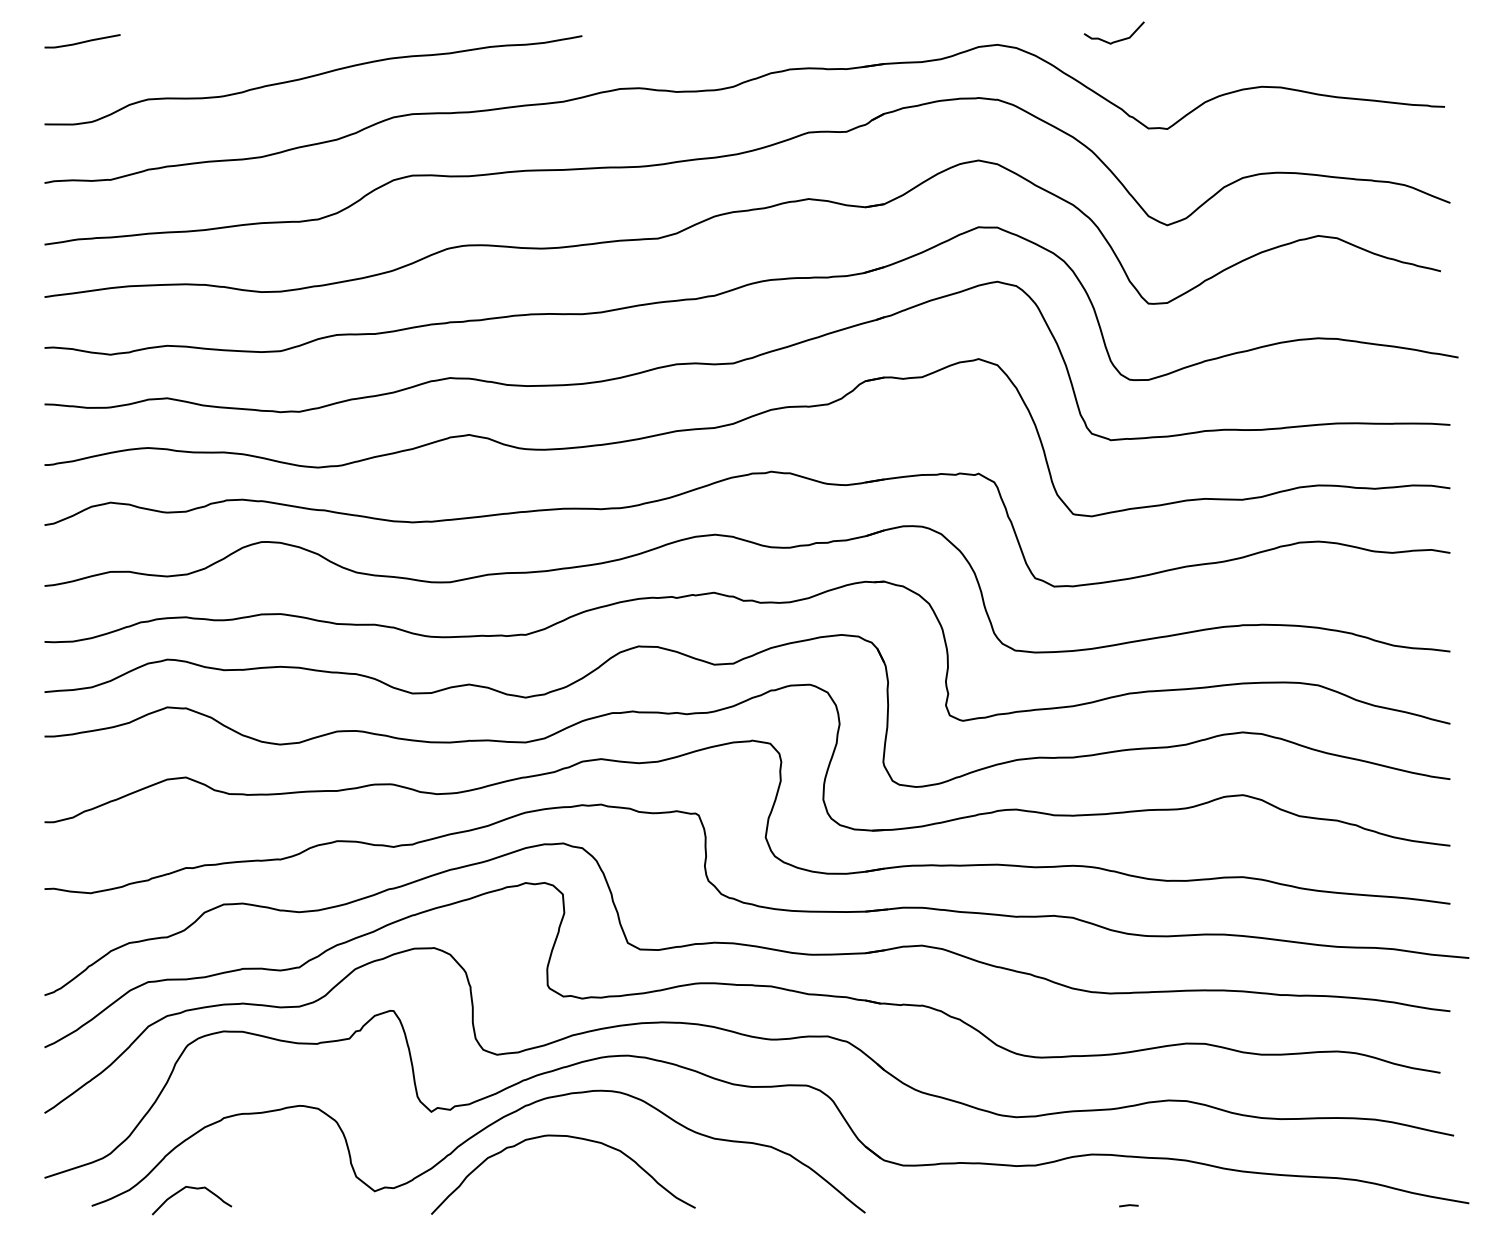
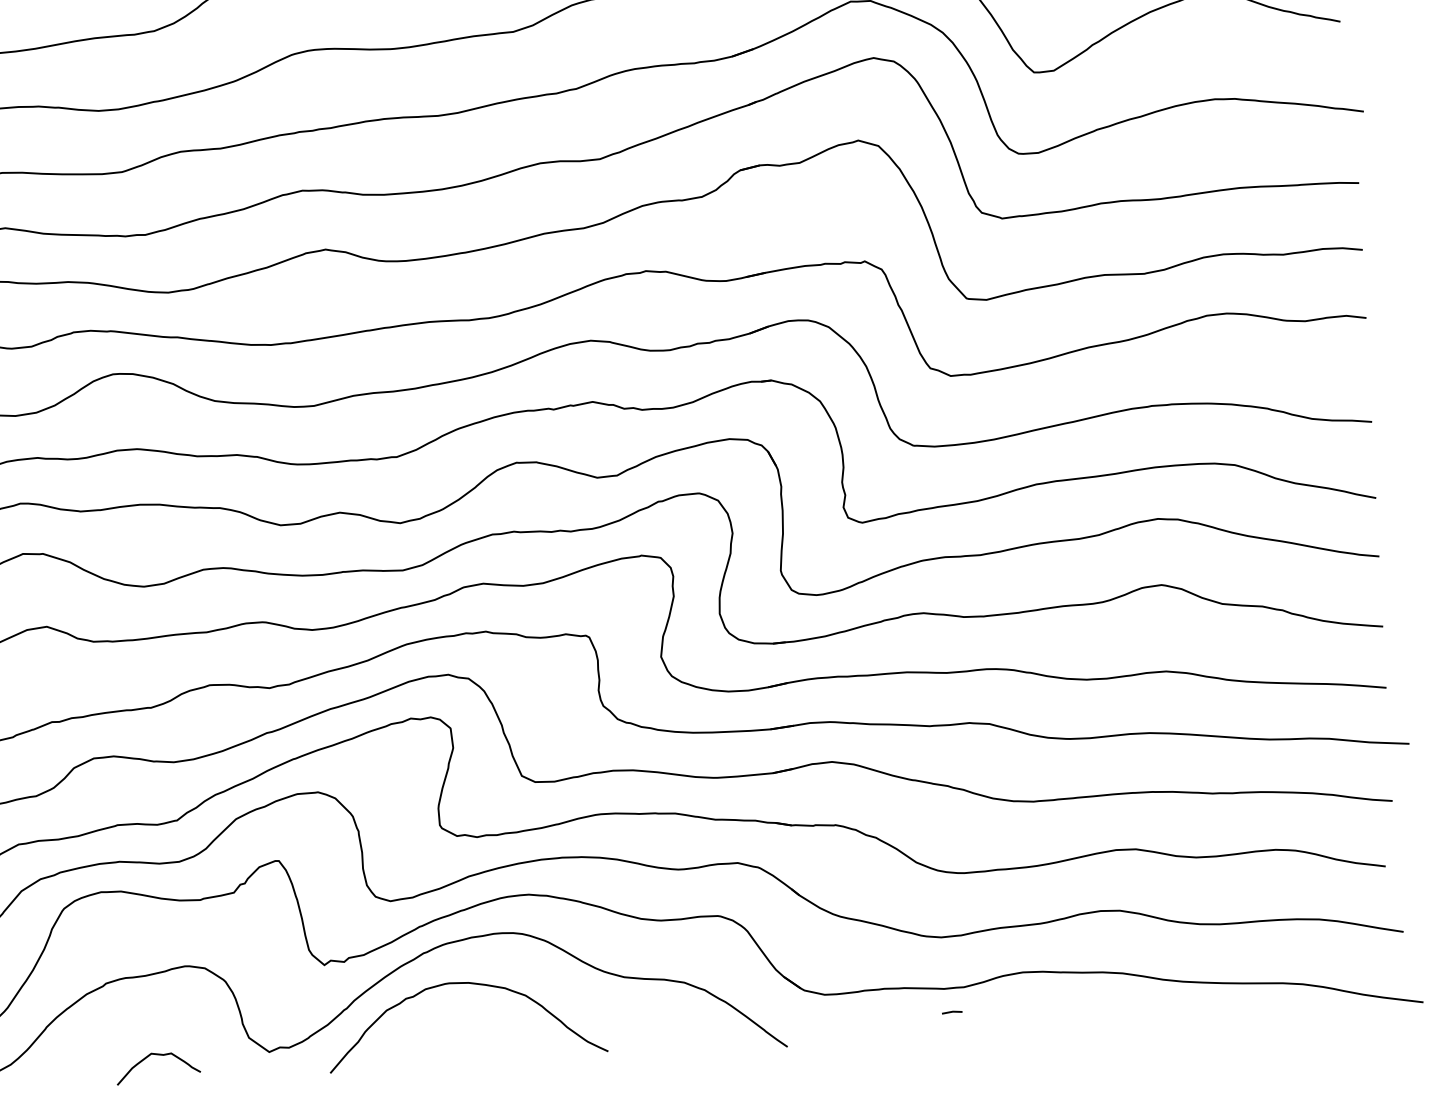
curve: (195, 1189) -> (161, 1056), moved
line: (1128, 1205) -> (951, 1012), moved

